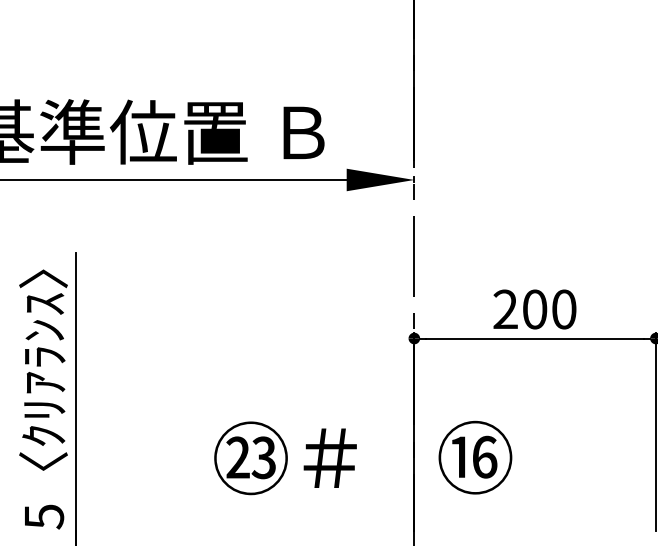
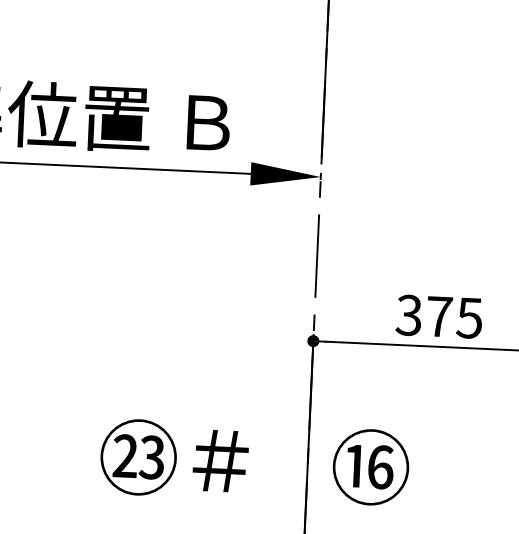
text: (534, 309) -> (439, 316), 200 -> 375

